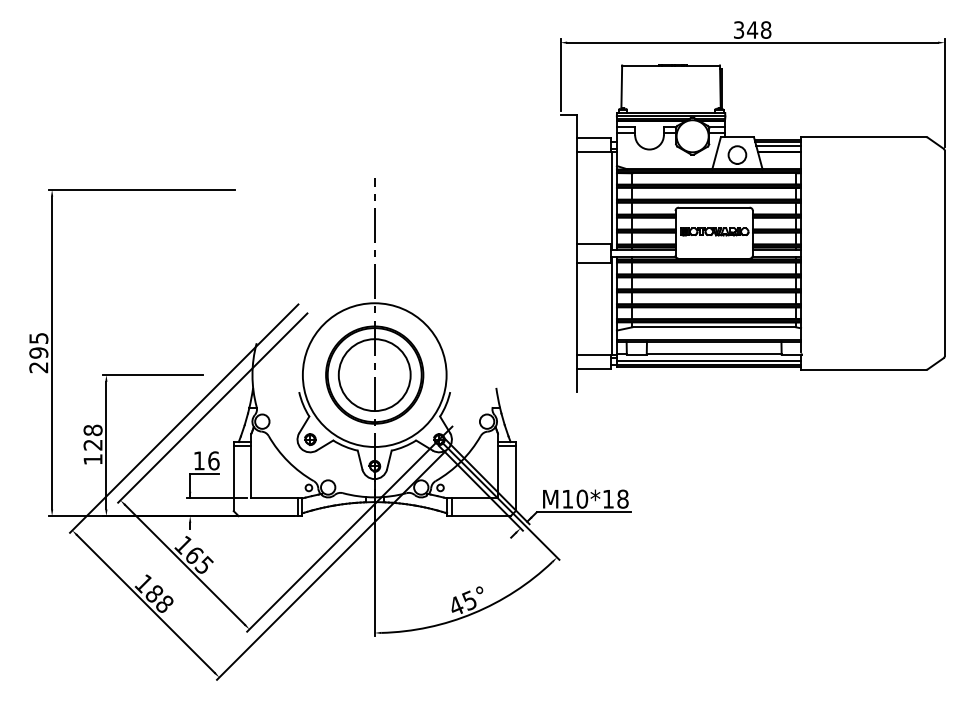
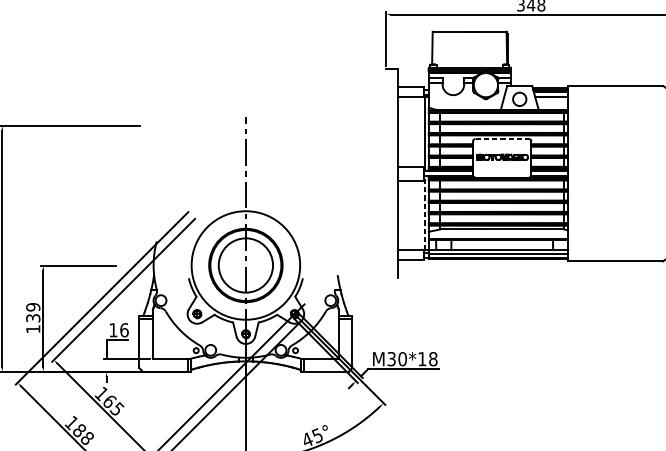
line: (714, 207) -> (502, 138), solid -> dashed
line: (611, 305) -> (424, 212), solid -> dashed
text: (92, 437) -> (32, 312), 128 -> 139
text: (567, 498) -> (391, 358), M10*18 -> M30*18

